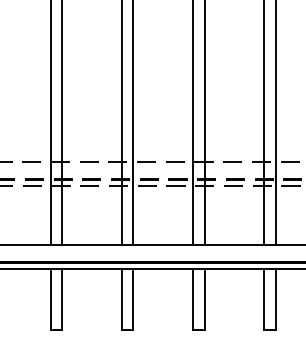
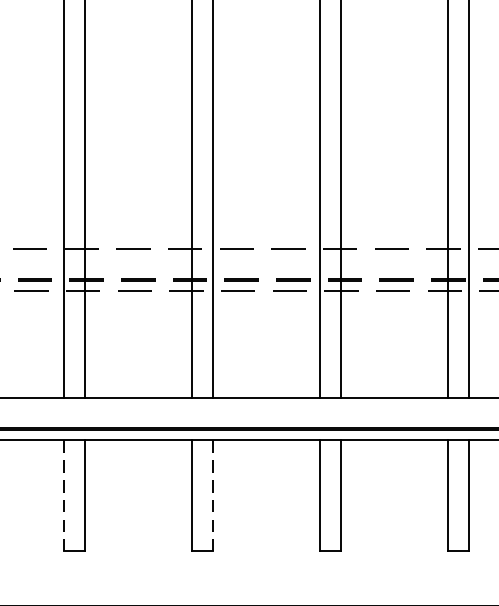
line: (50, 299) -> (64, 495), solid -> dashed
line: (133, 299) -> (213, 495), solid -> dashed

